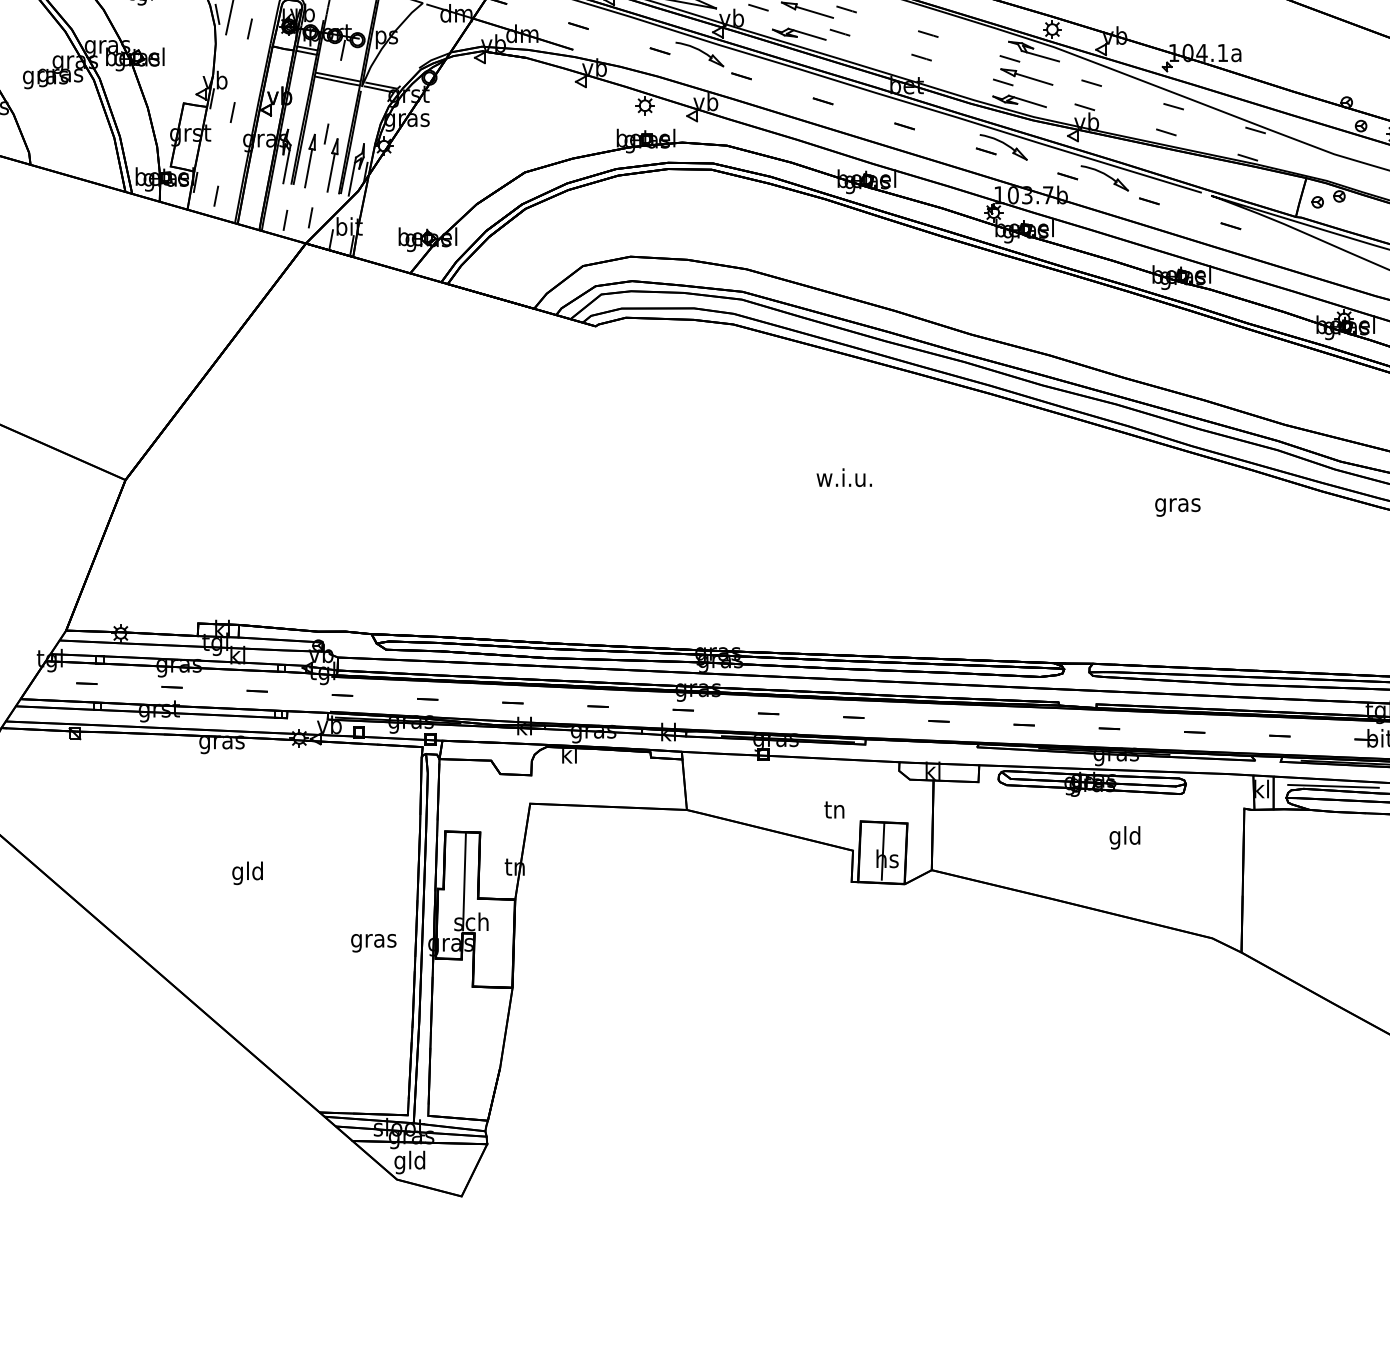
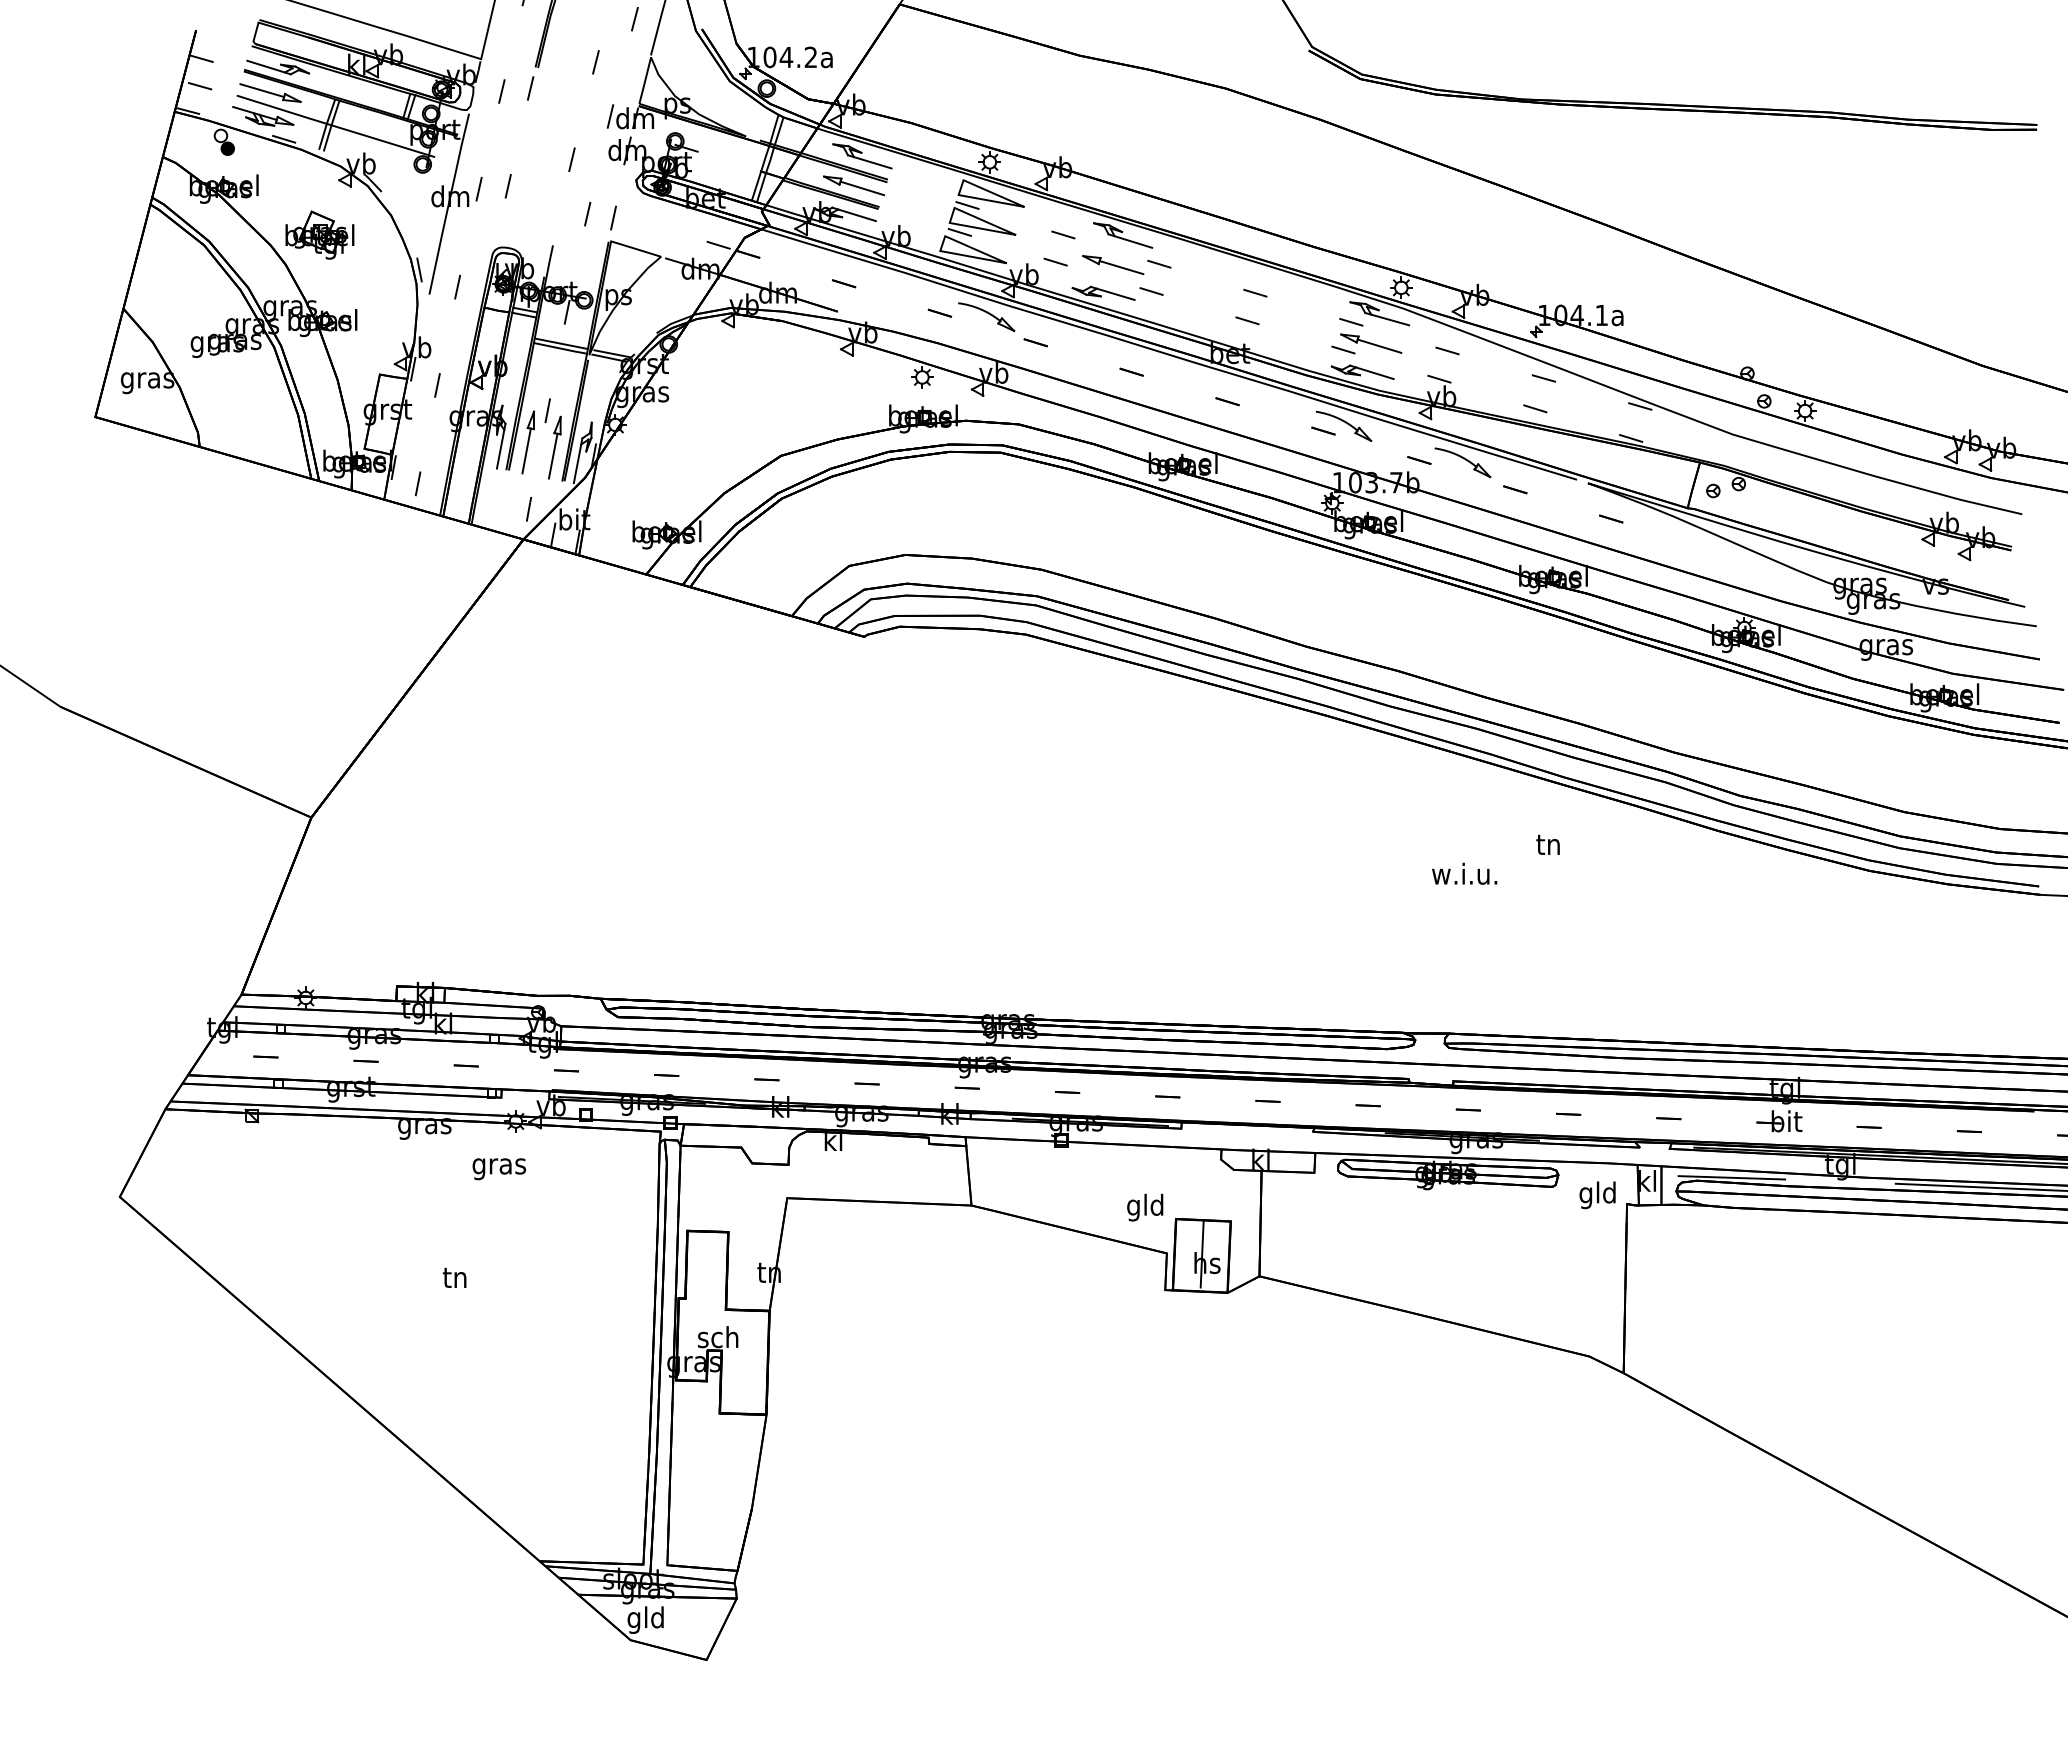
line: (284, 223) -> (498, 515), removed
text: (844, 477) -> (1464, 873), moved
text: (1177, 505) -> (1548, 847), gras -> tn
text: (834, 811) -> (1145, 1207), tn -> gld
text: (1124, 838) -> (1597, 1195), moved
text: (247, 872) -> (454, 1279), gld -> tn
line: (464, 881) -> (709, 1289), removed
text: (373, 943) -> (498, 1169), moved

